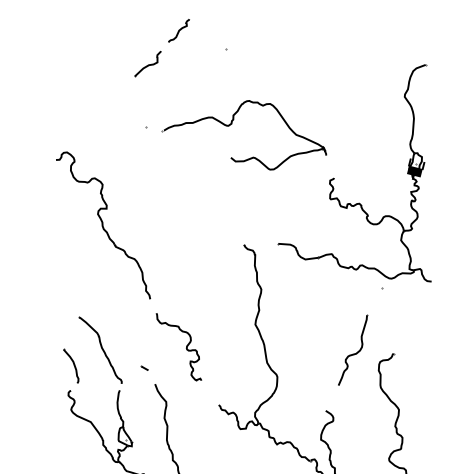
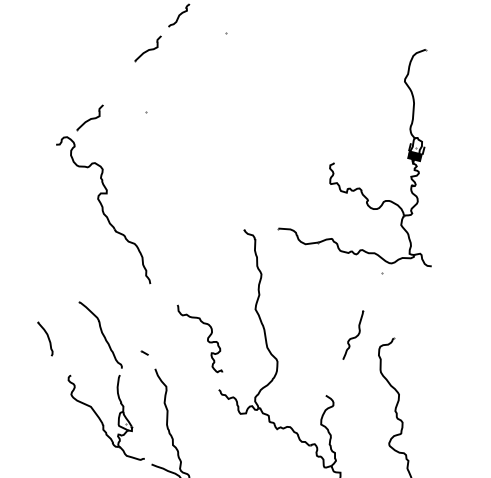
part: (232, 123) -> (232, 108), removed
part: (89, 132) -> (89, 117), added
curve: (186, 346) -> (207, 338), moved
part: (353, 349) -> (353, 334), size x0.7
part: (71, 365) -> (45, 338), moved

